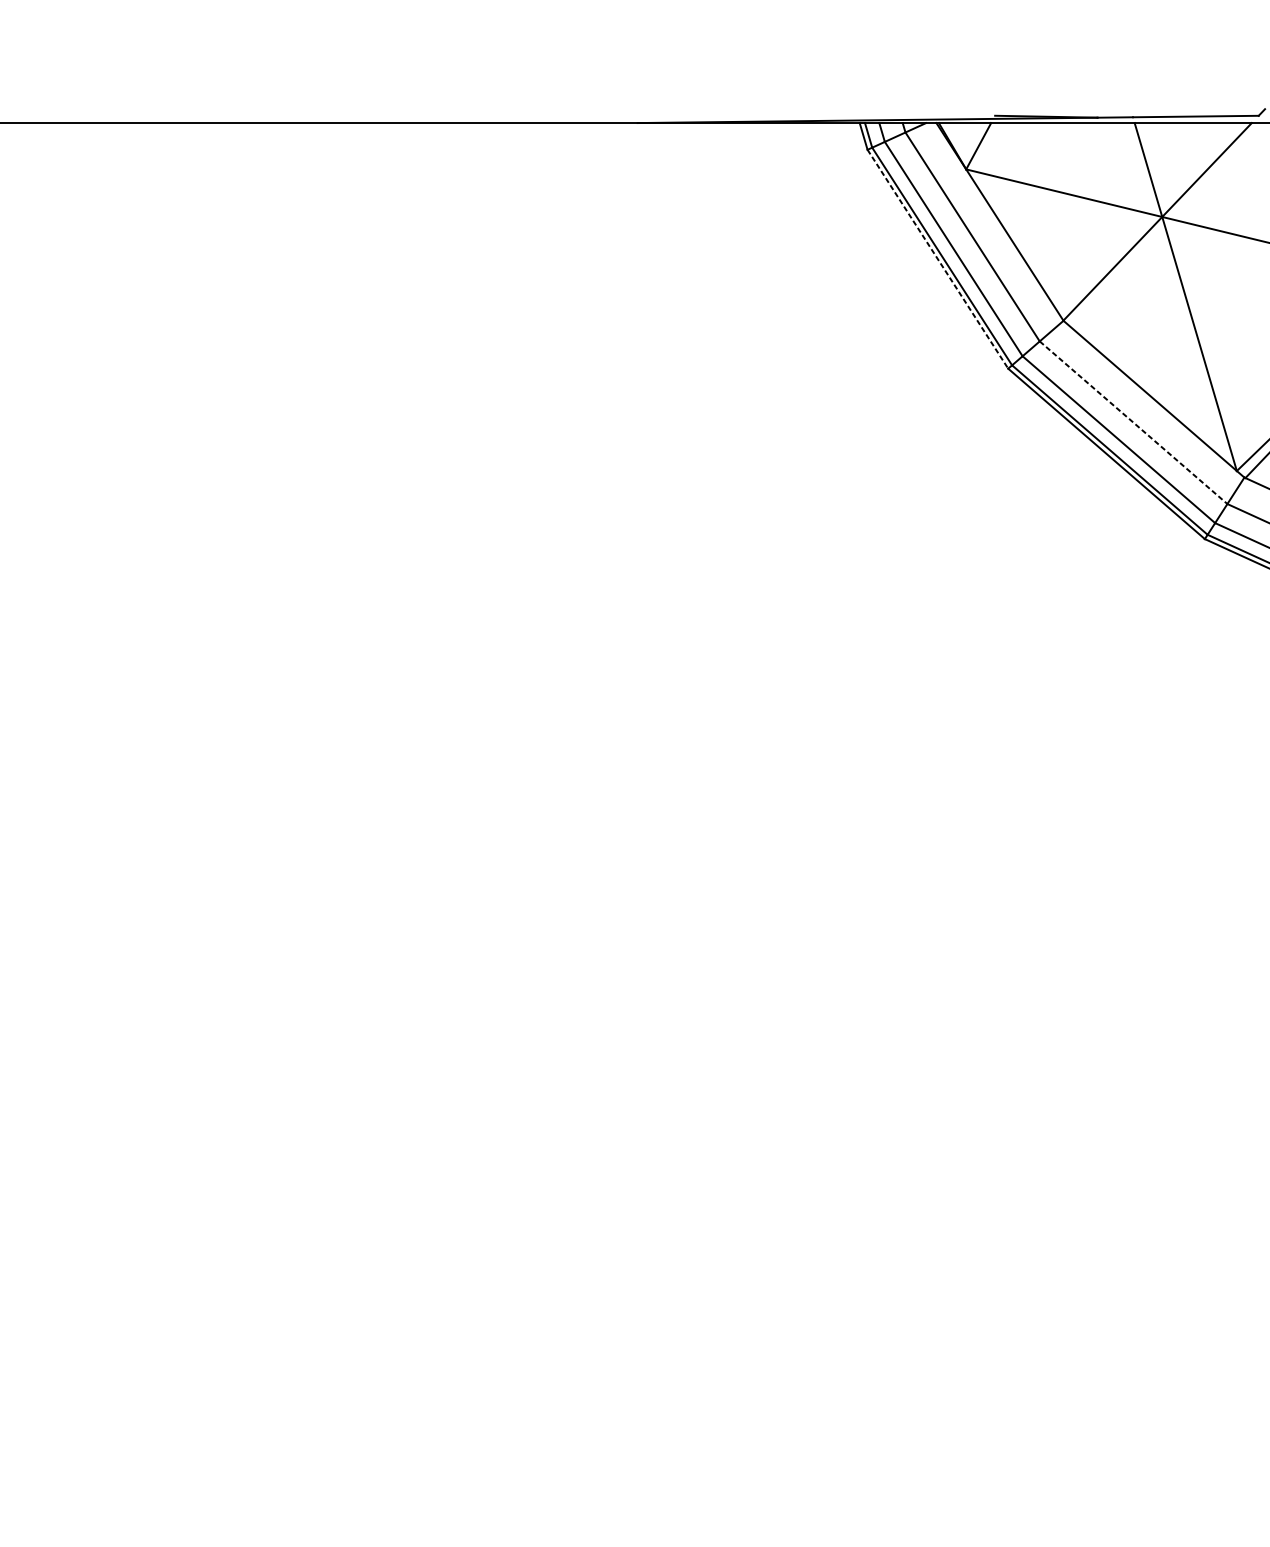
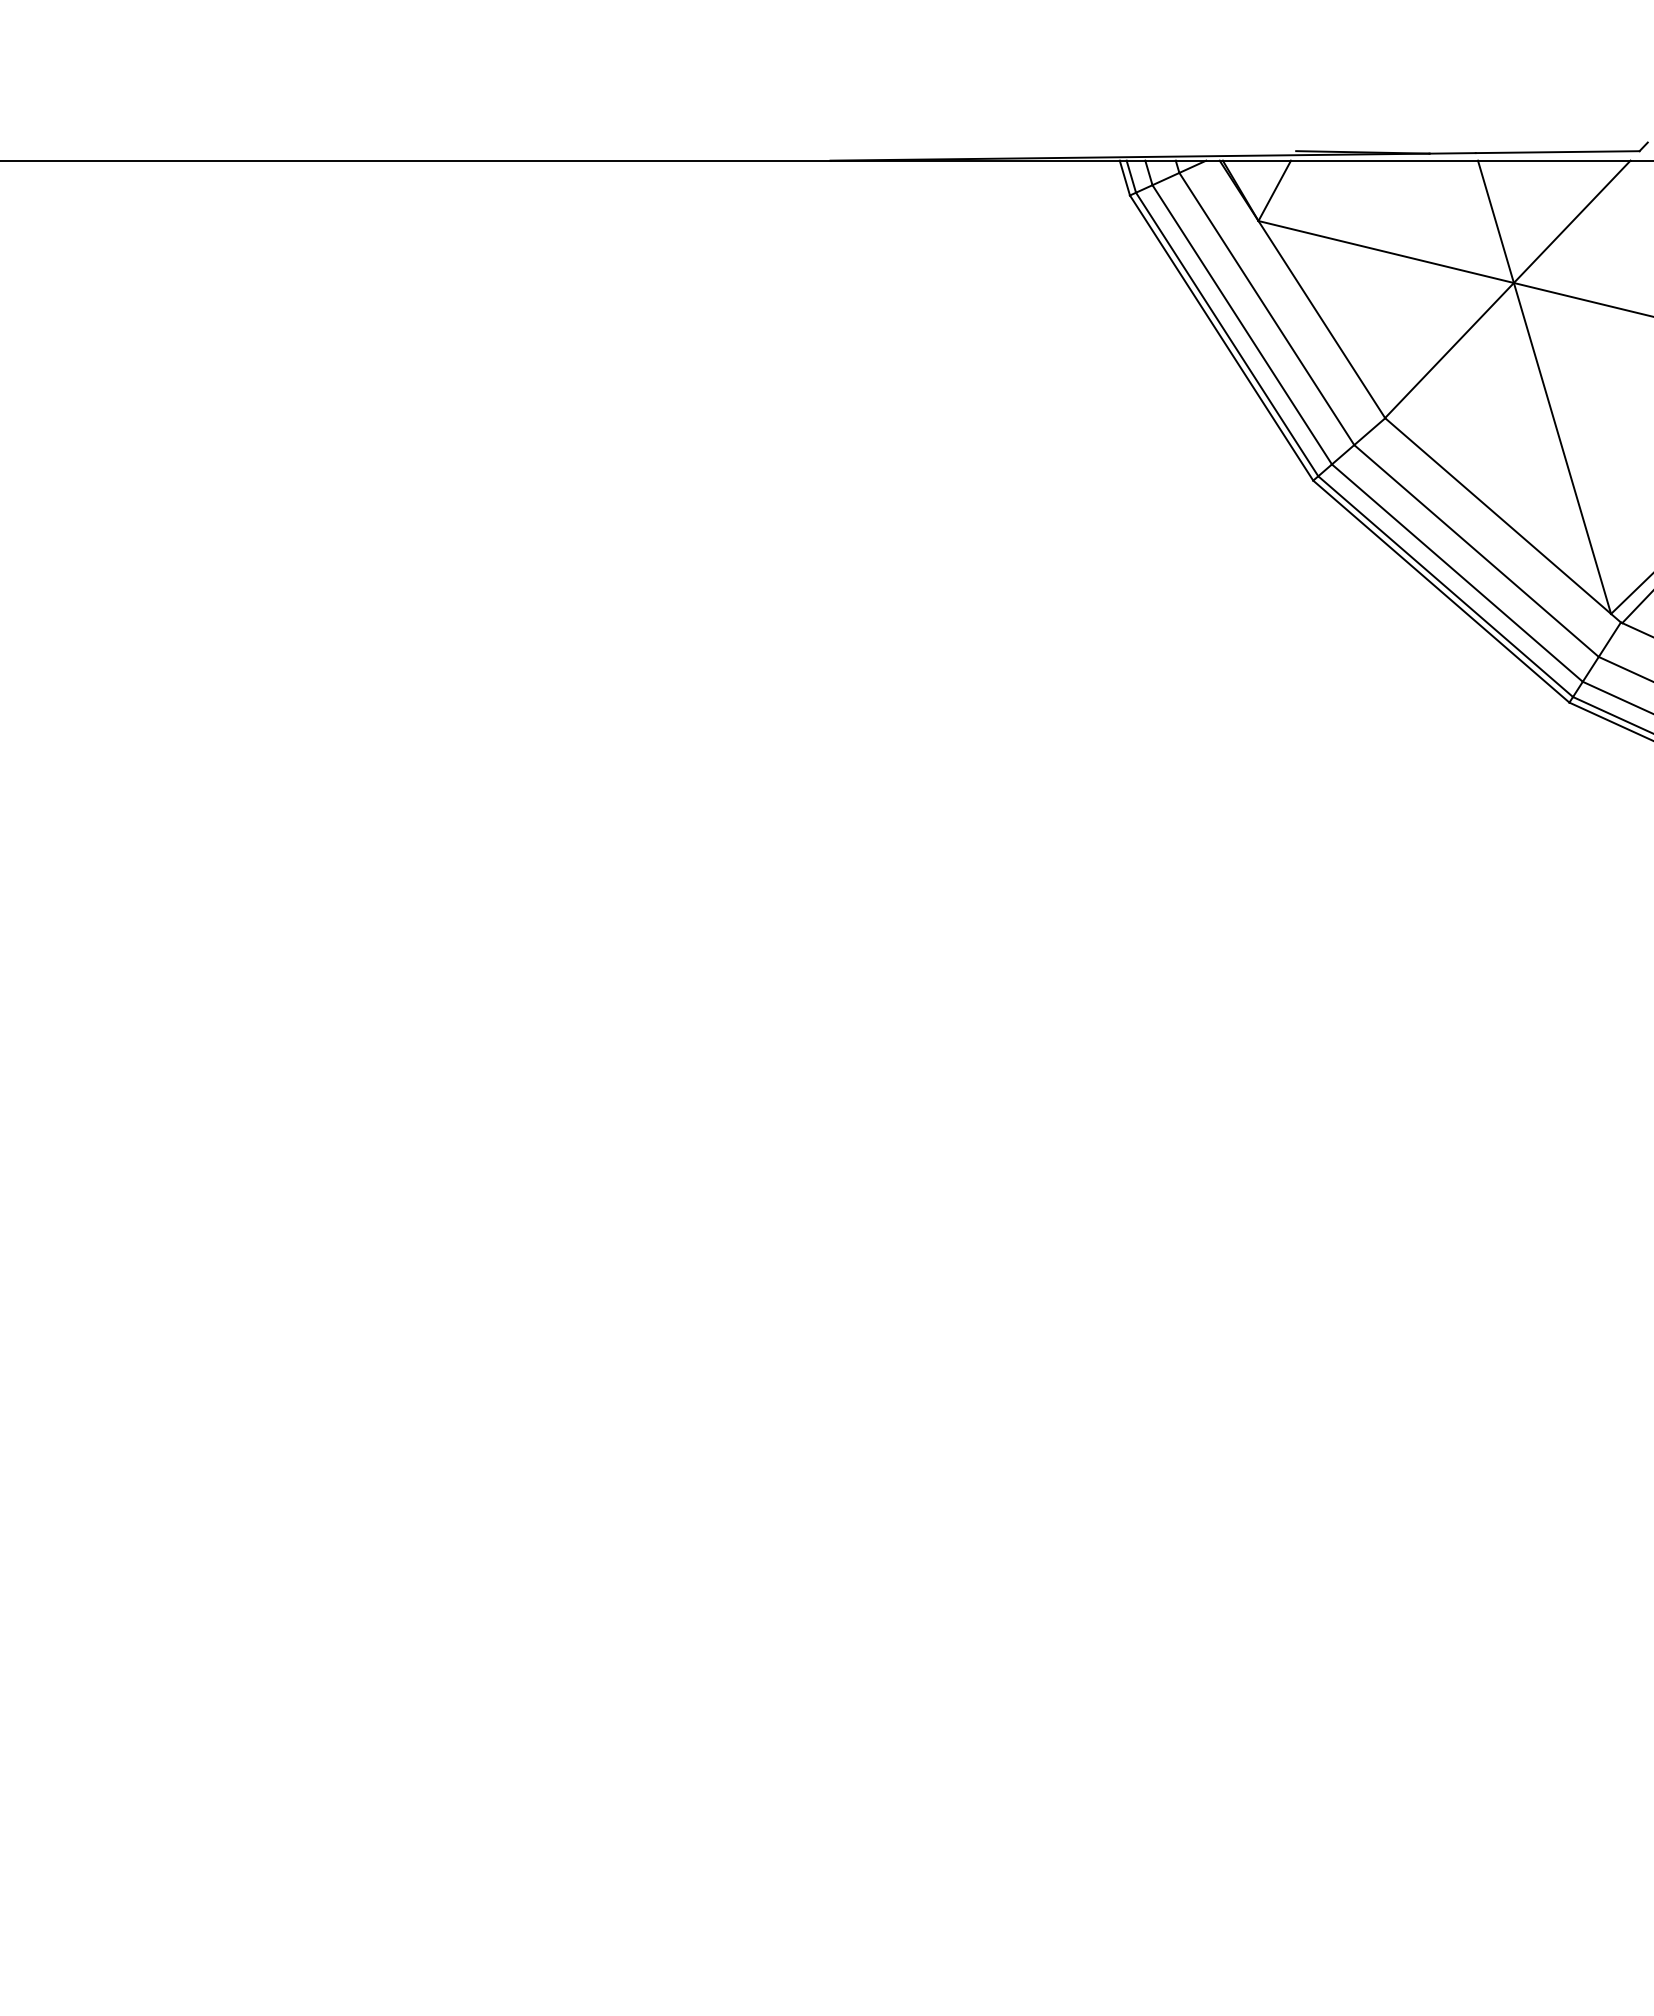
line: (937, 259) -> (1221, 338), dashed -> solid
line: (1133, 423) -> (1476, 551), dashed -> solid

